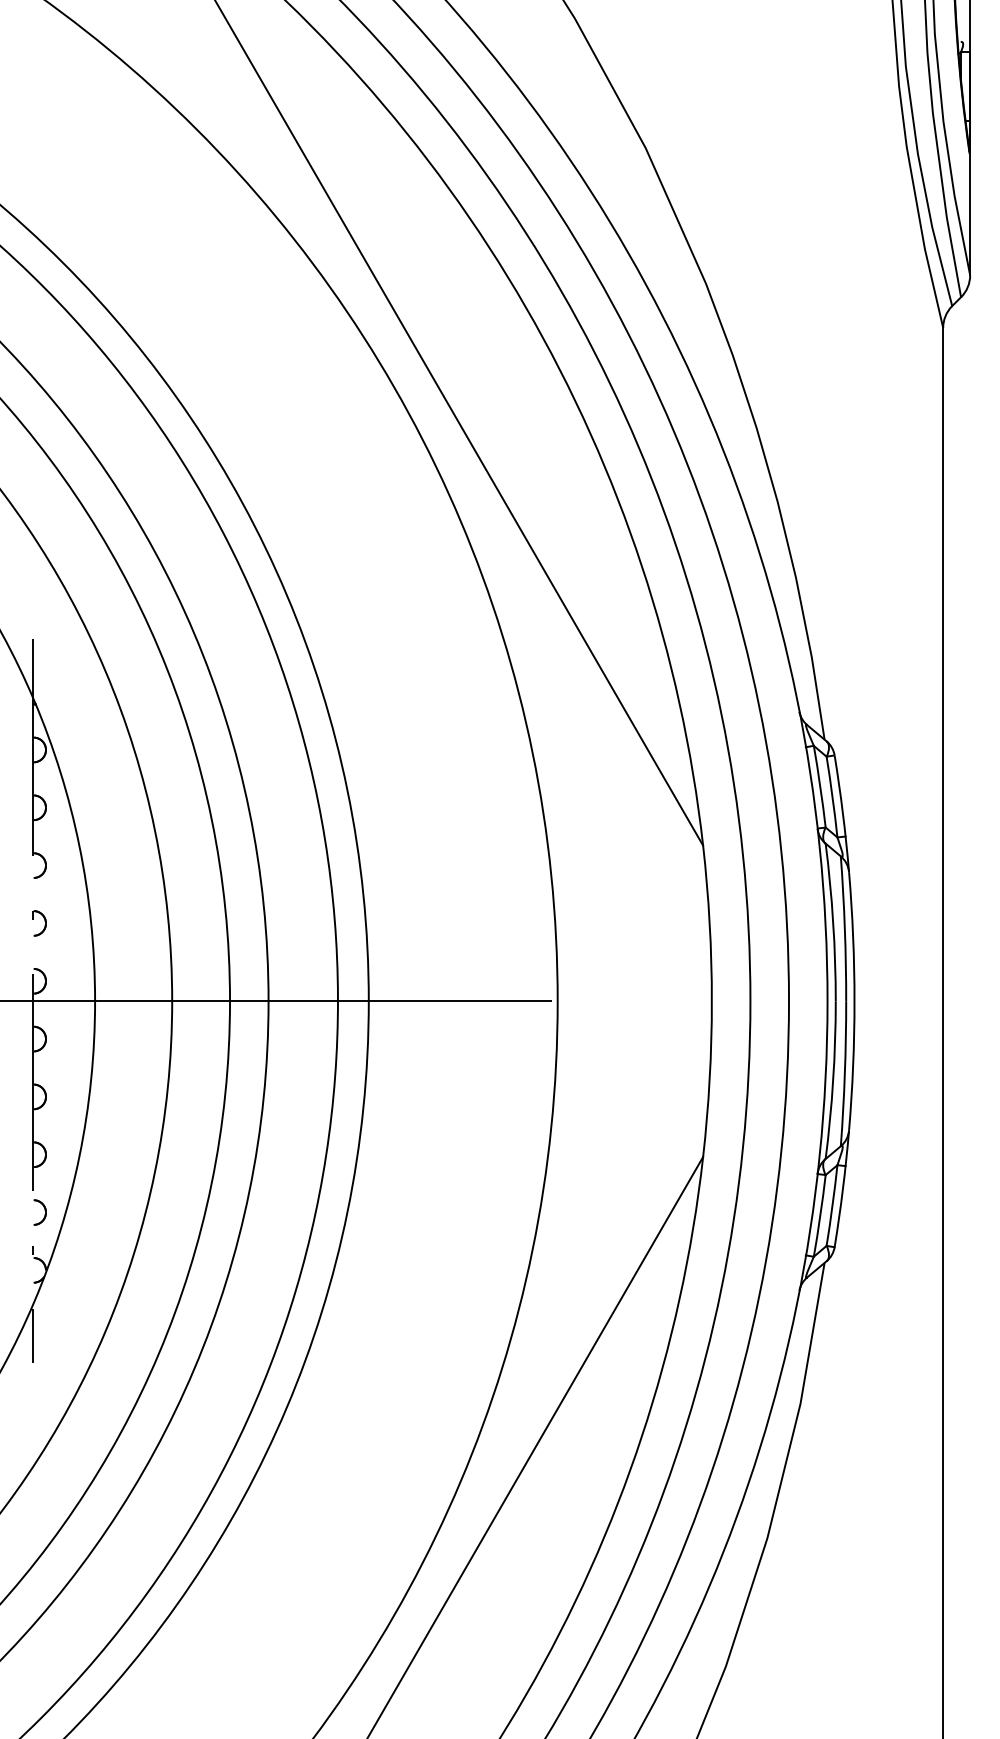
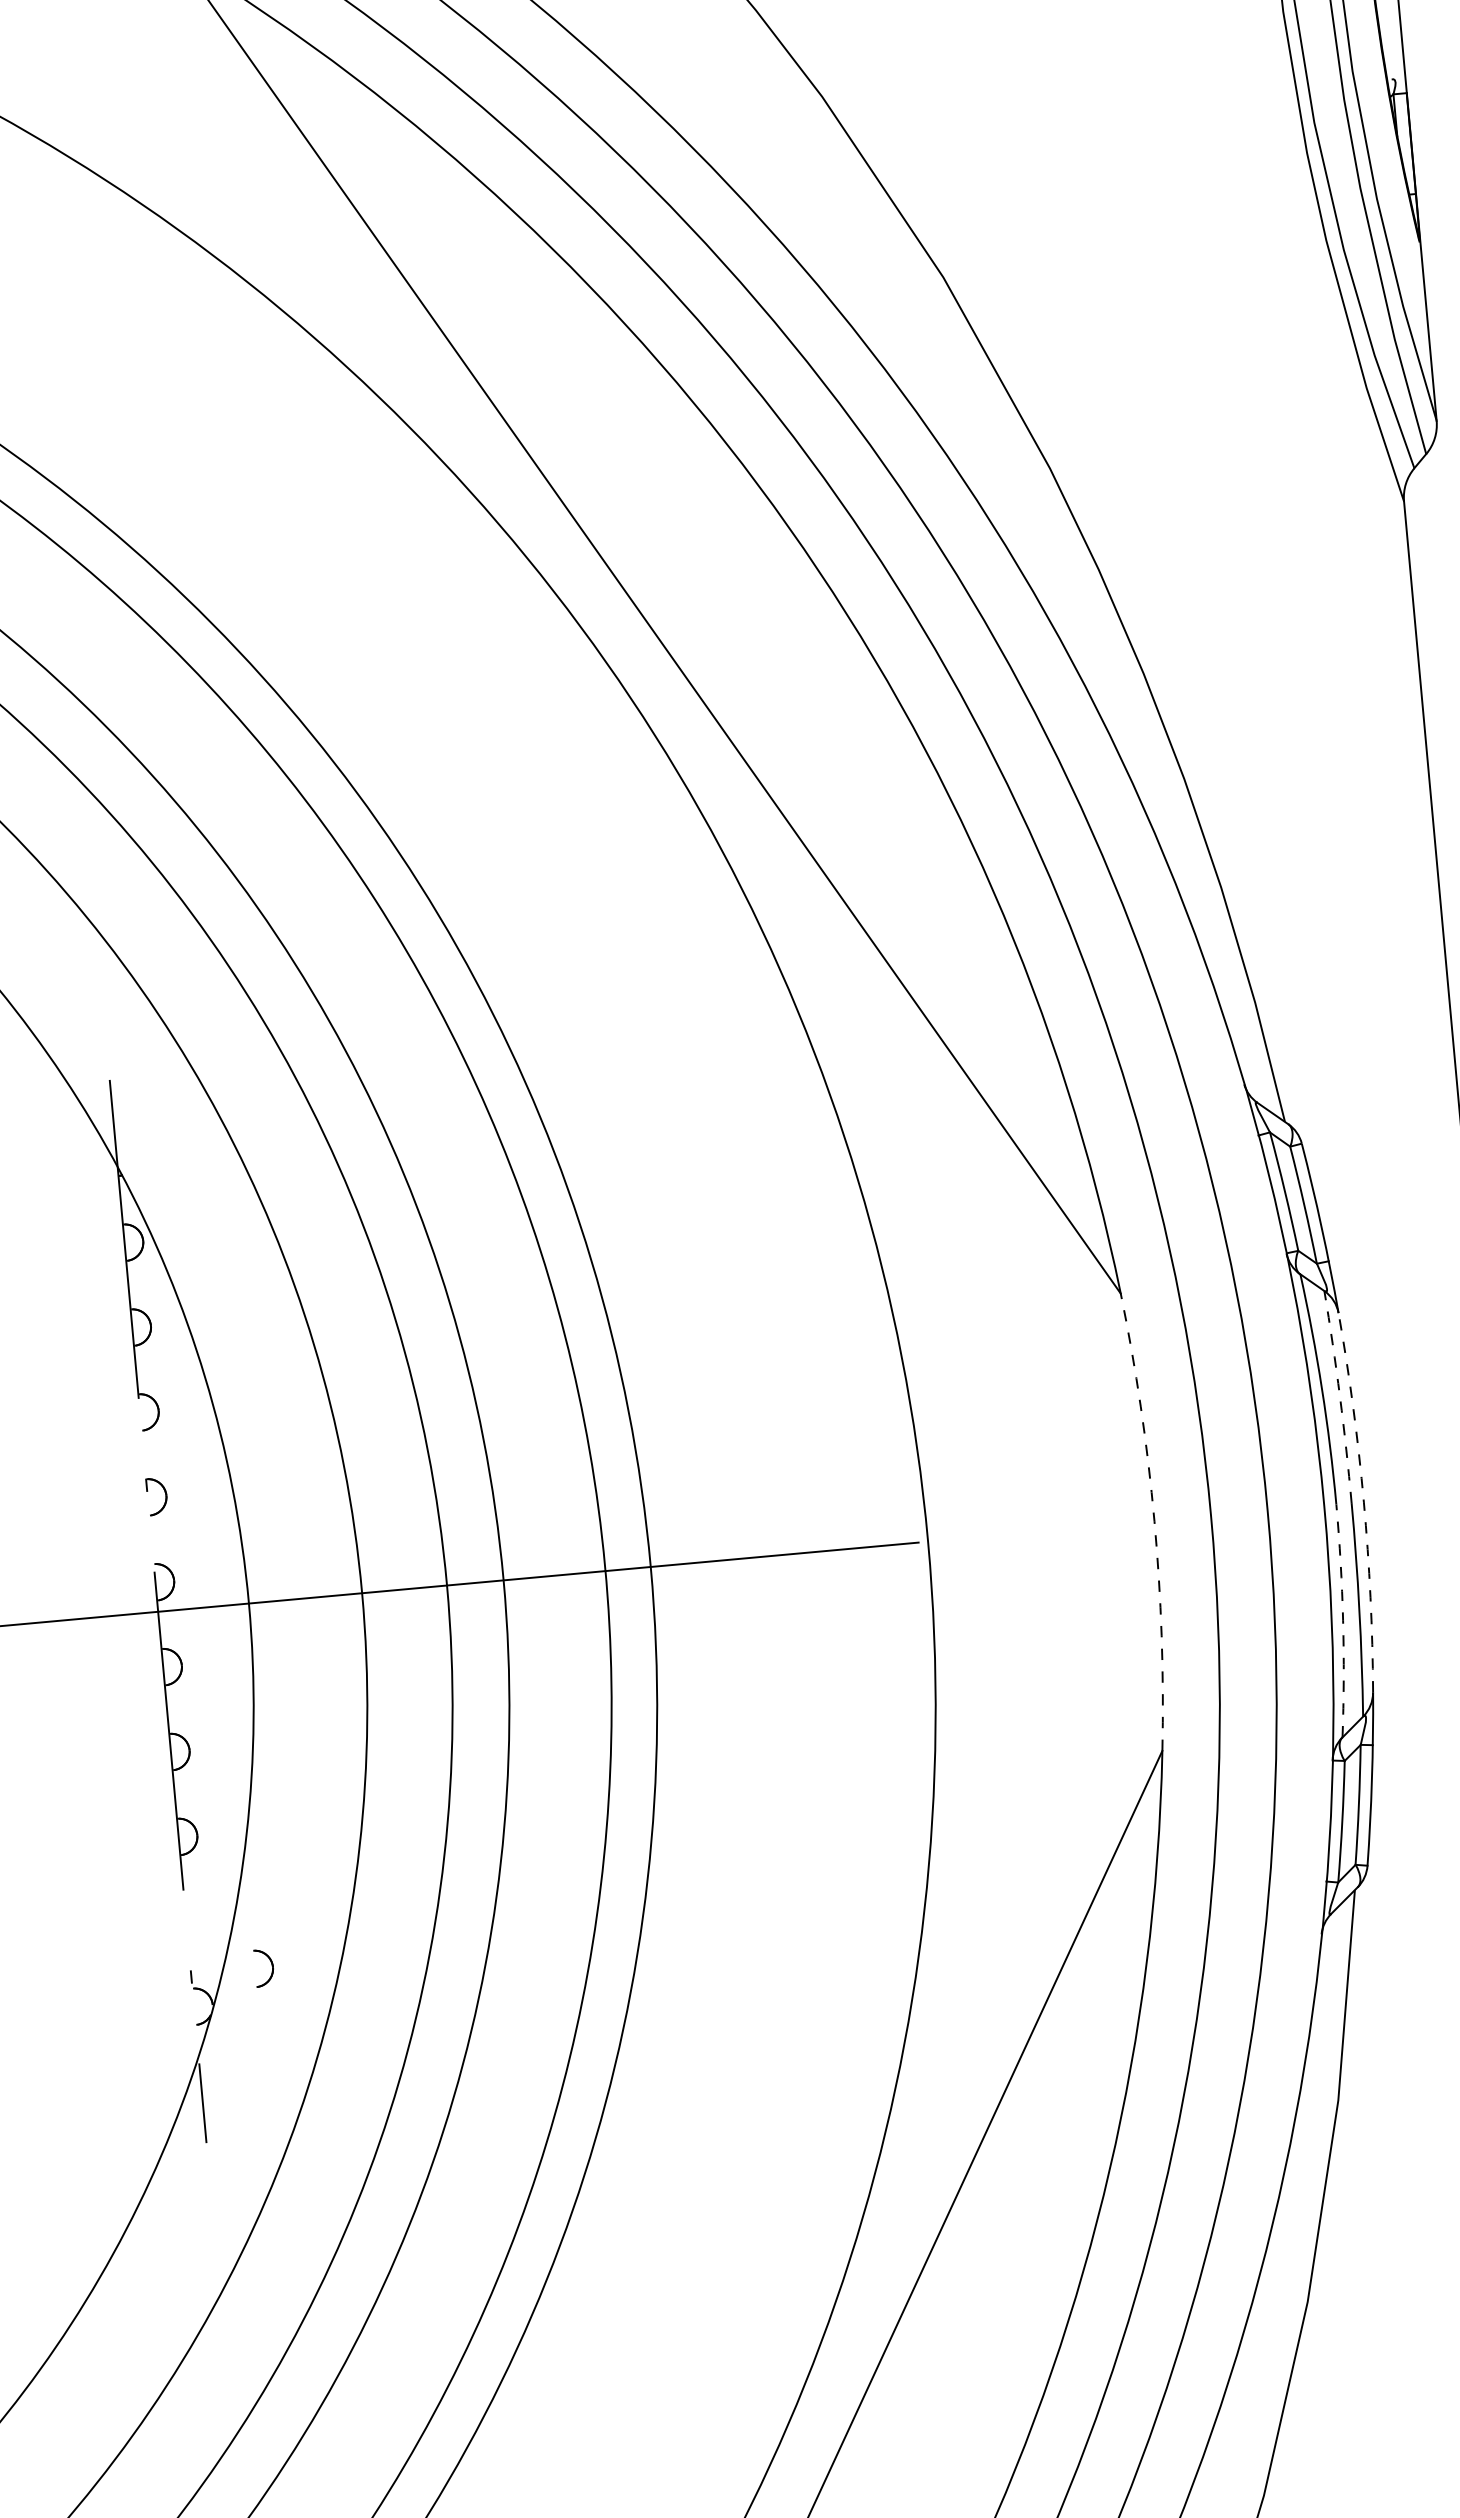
arc: (844, 928) -> (1339, 1396), solid -> dashed
arc: (711, 1001) -> (1153, 1521), solid -> dashed
arc: (854, 1001) -> (1363, 1502), solid -> dashed
arc: (833, 1080) -> (1343, 1621), solid -> dashed
part: (39, 1212) -> (263, 1968), moved

